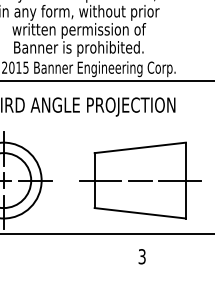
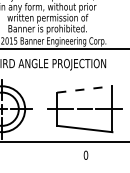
line: (139, 147) -> (84, 89), solid -> dashed
text: (141, 255) -> (85, 154), 3 -> 0

